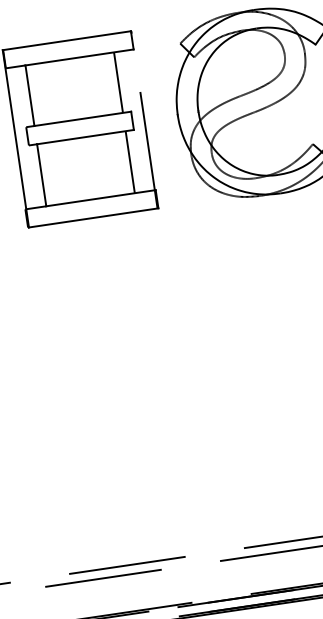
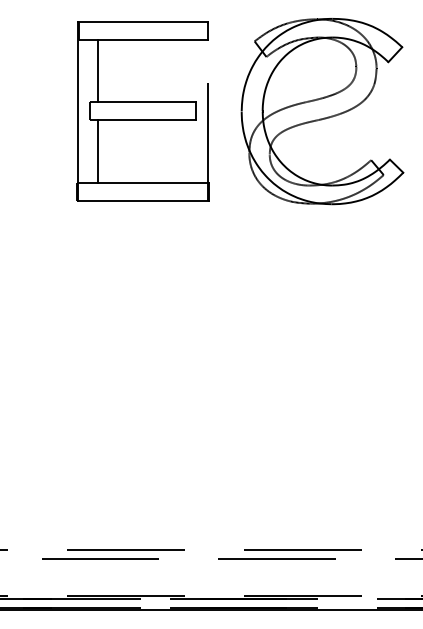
line: (118, 82) -> (187, 70), removed
line: (129, 162) -> (187, 151), removed

